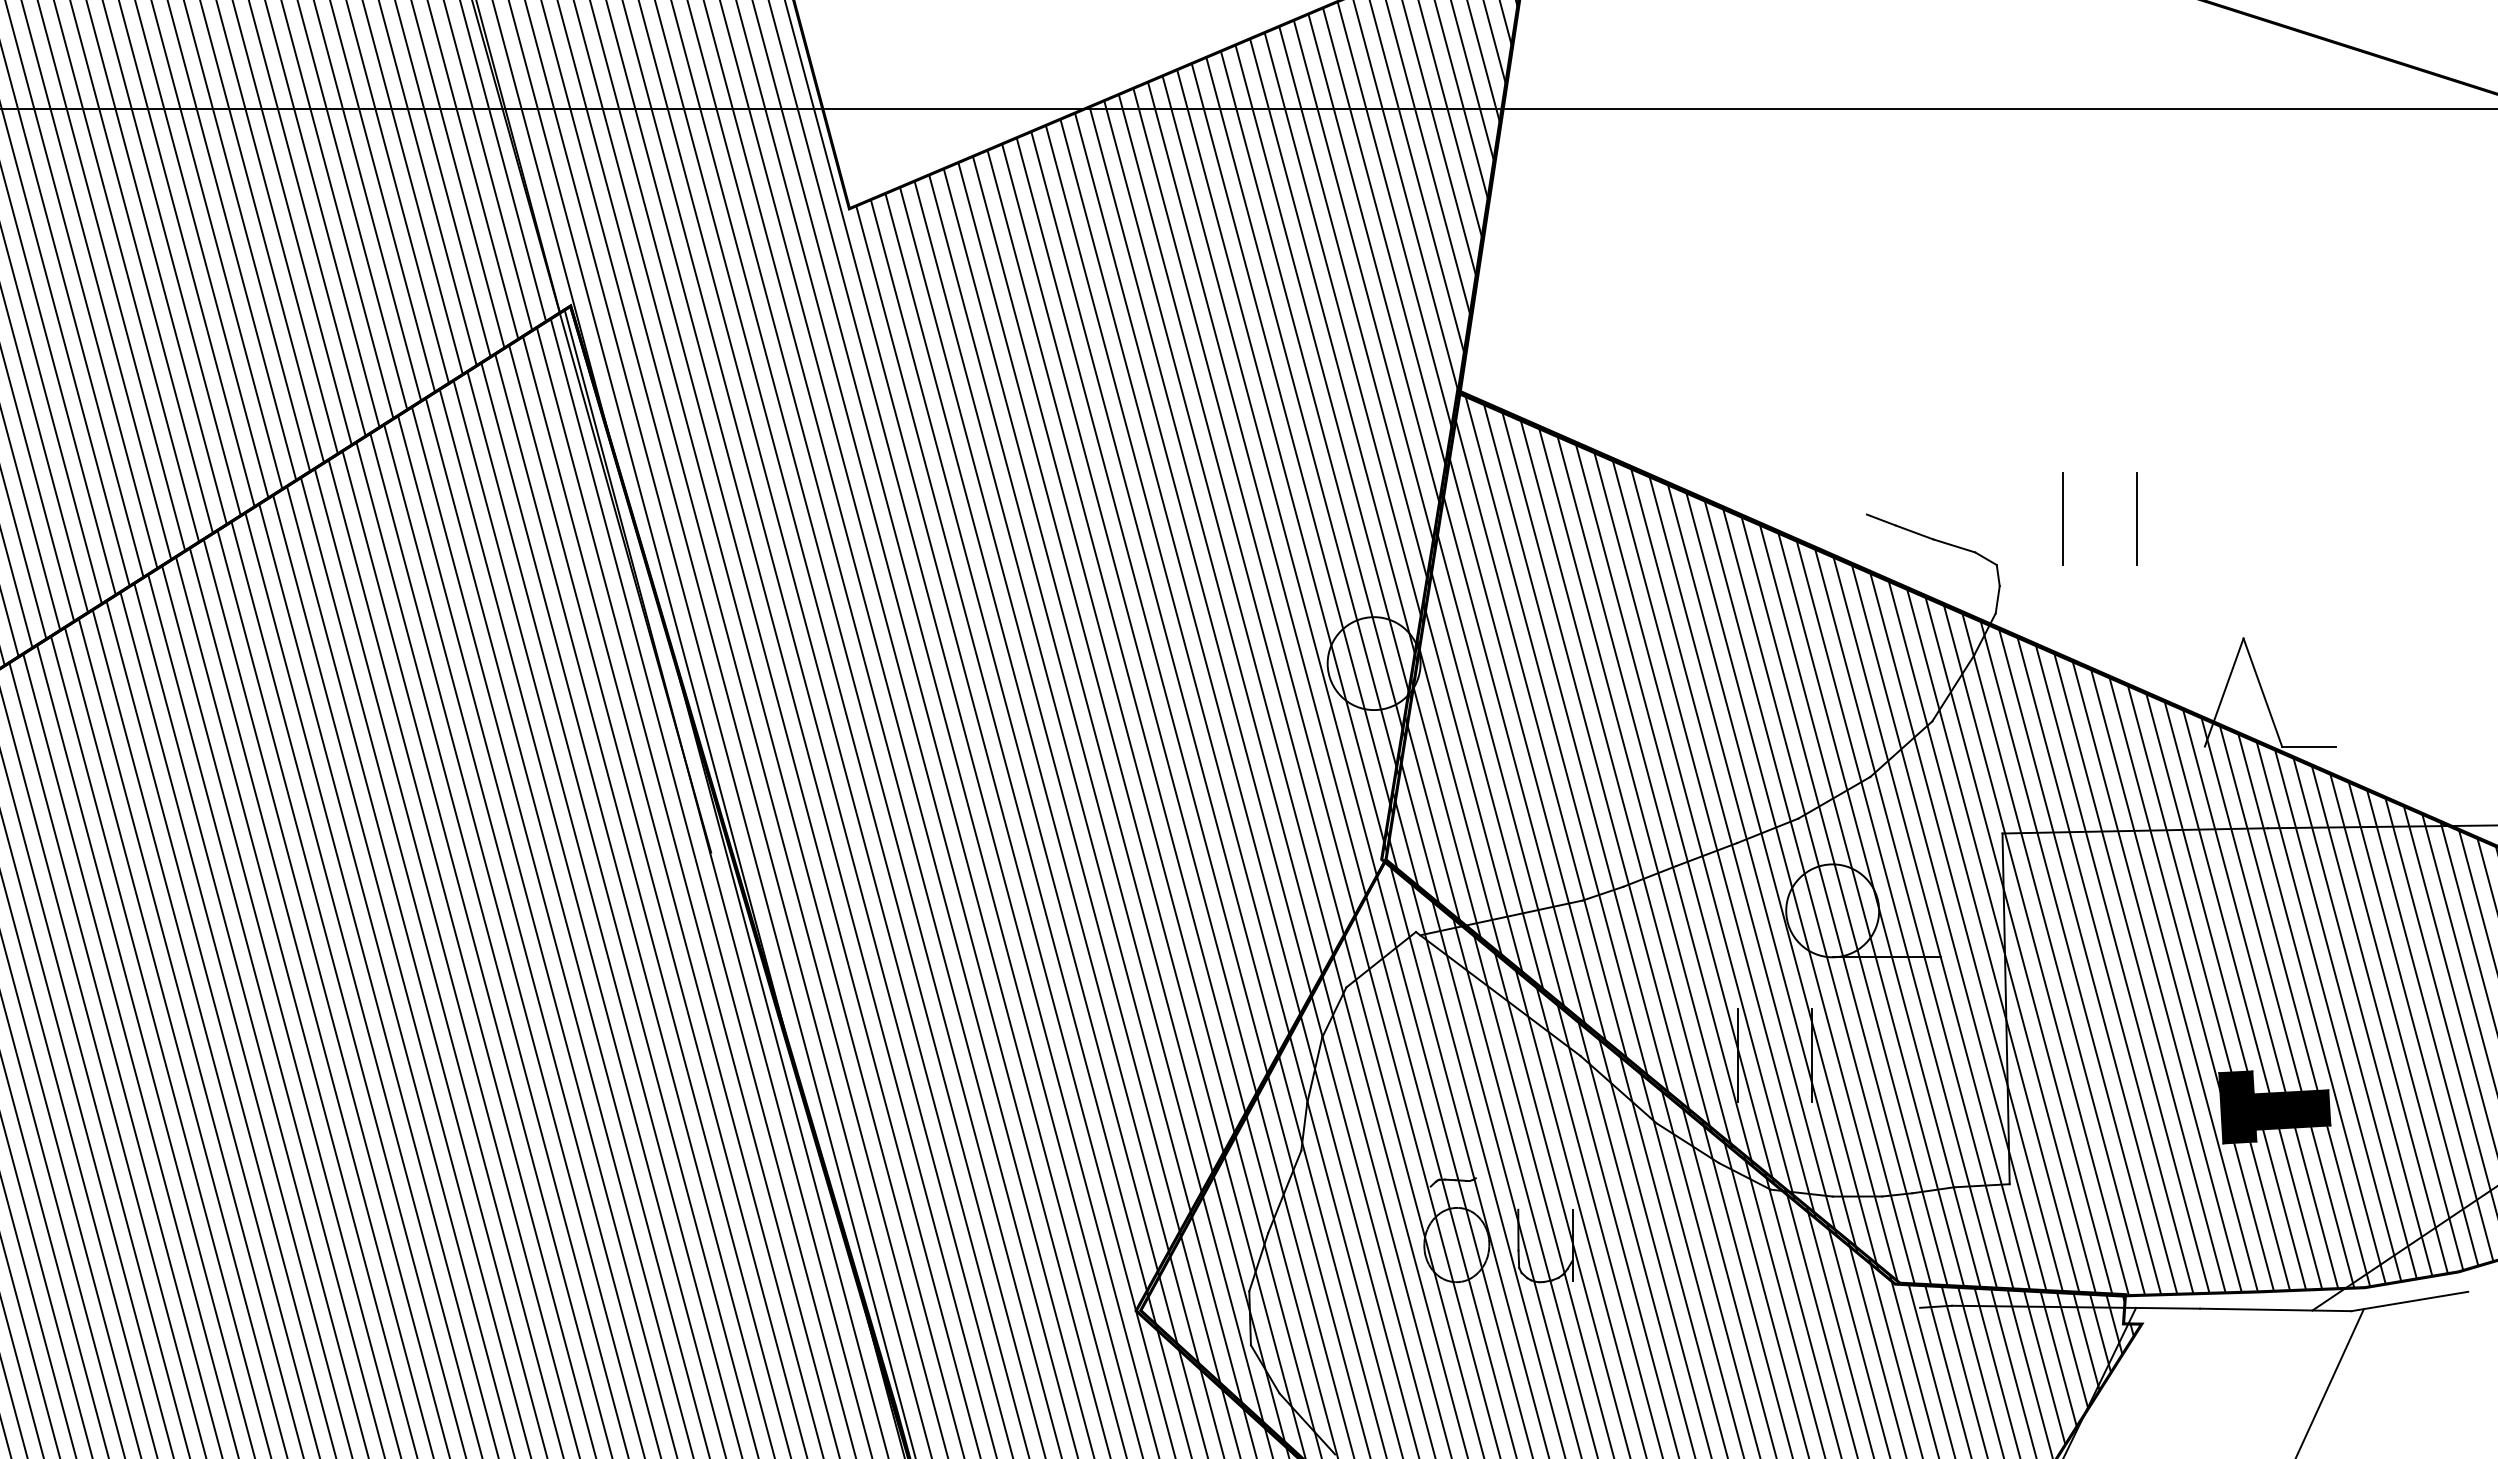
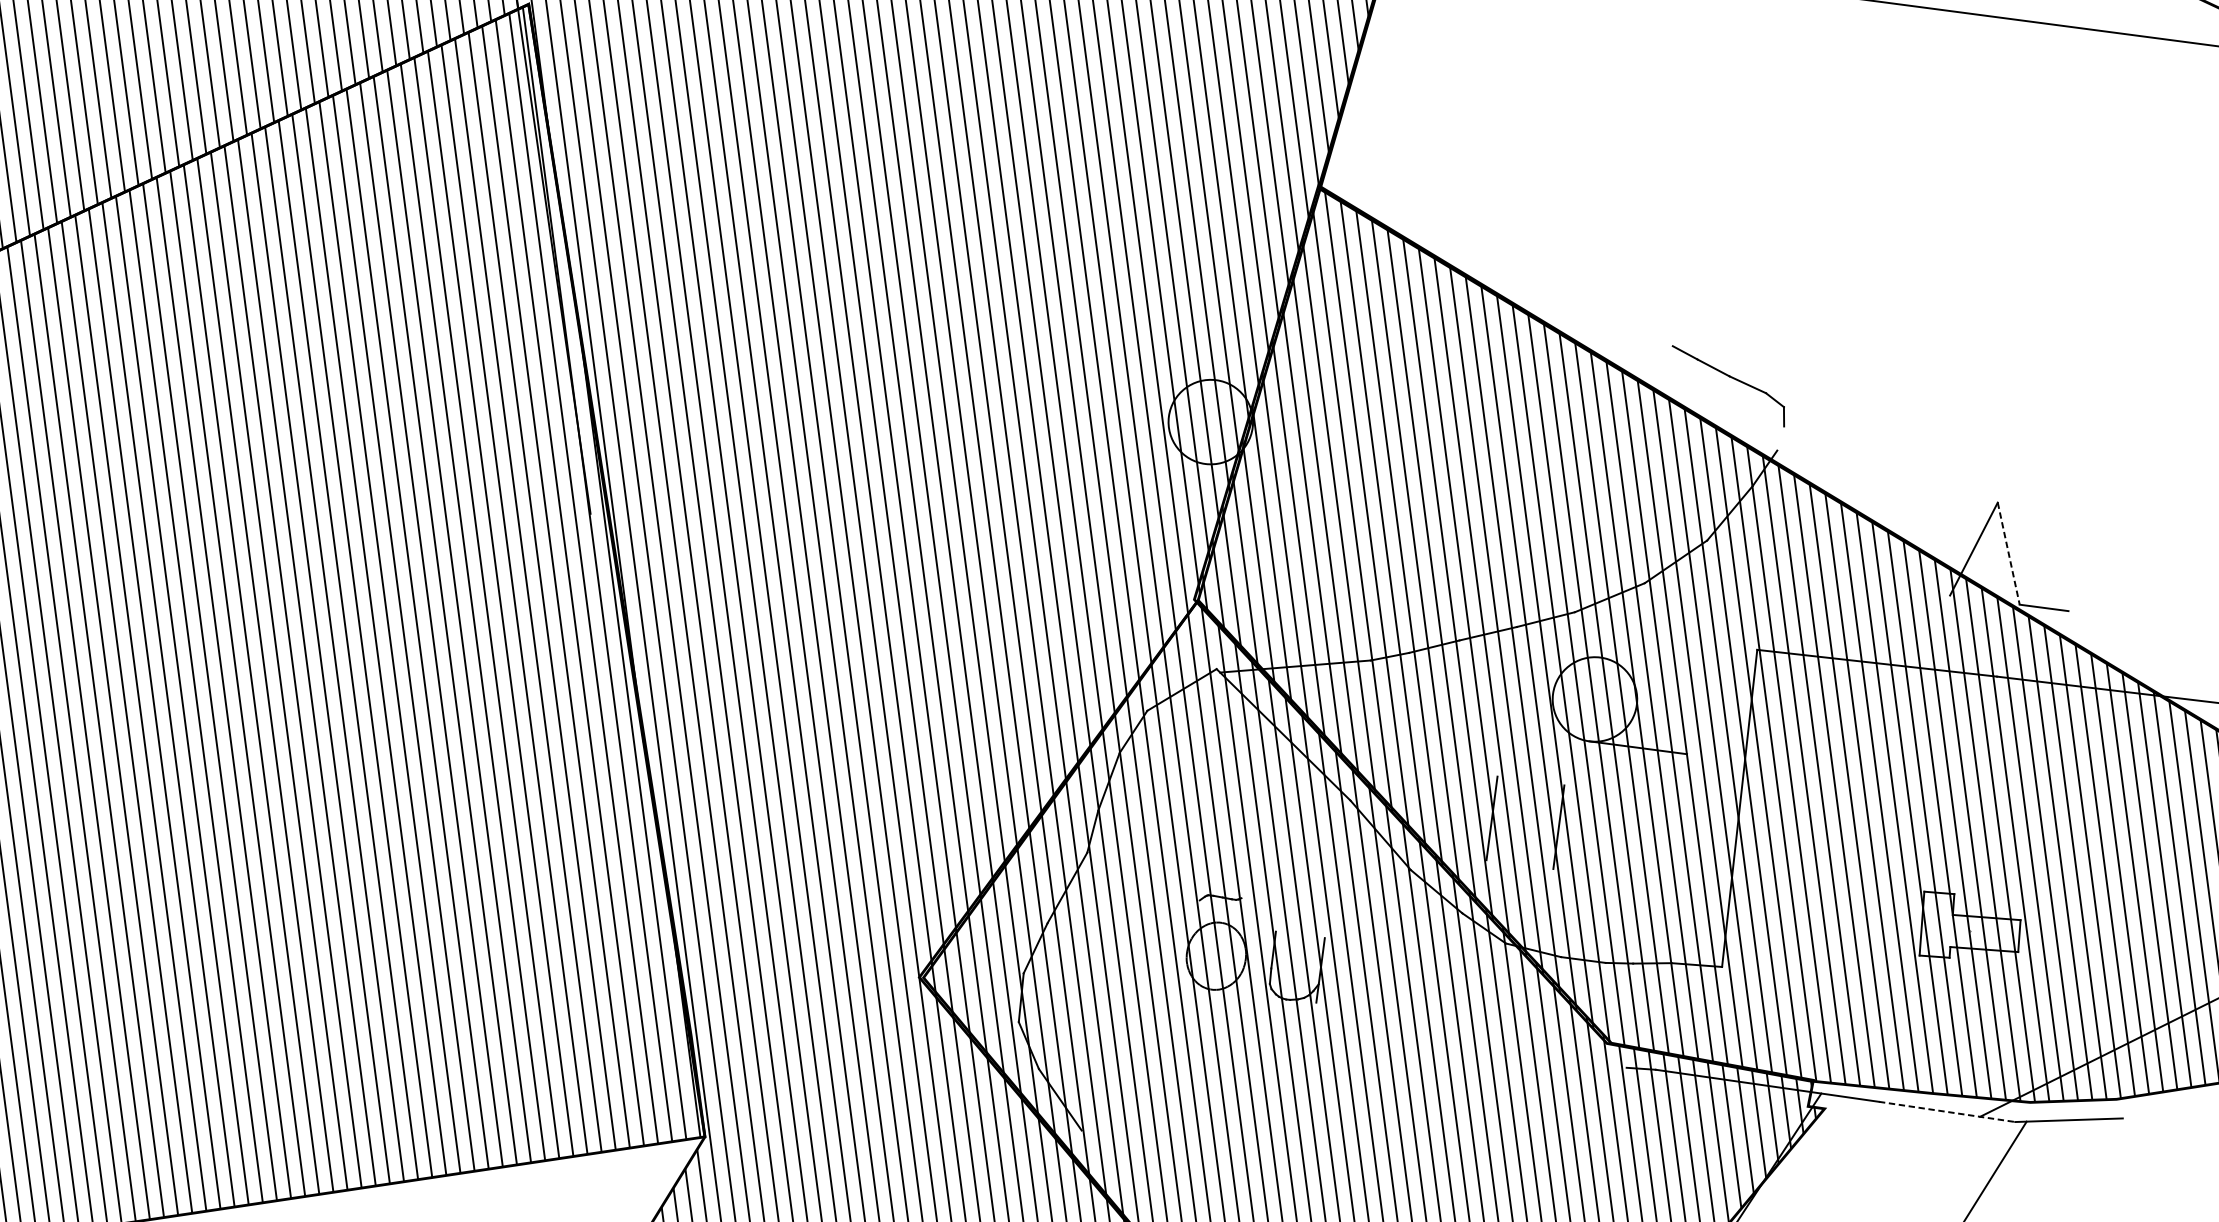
line: (2062, 518) -> (1848, 372), removed
line: (2137, 518) -> (1916, 381), removed
line: (1997, 599) -> (1780, 438), removed
line: (2263, 693) -> (2009, 554), solid -> dashed
fill: (2274, 1107) -> (1969, 929), removed
line: (2275, 1309) -> (1946, 1111), solid -> dashed

